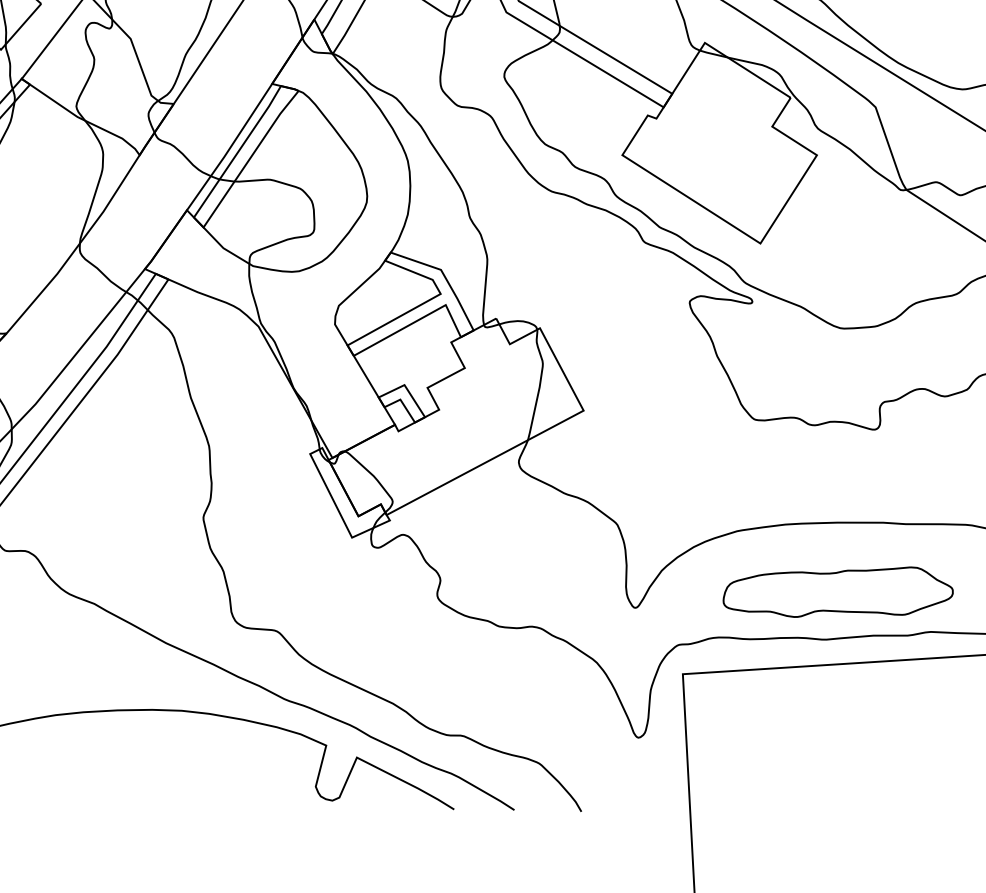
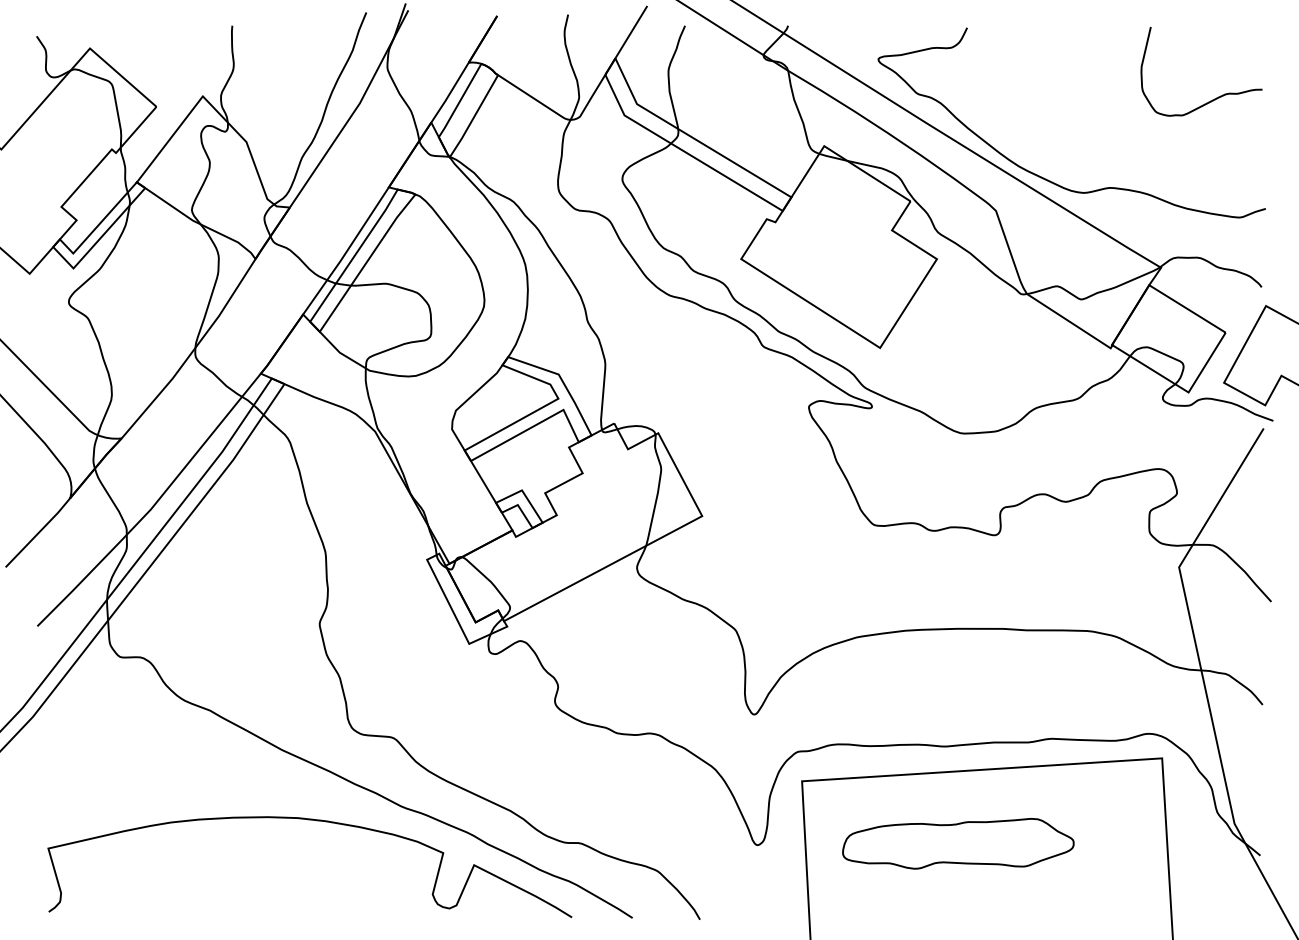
part: (838, 591) -> (958, 843), moved

